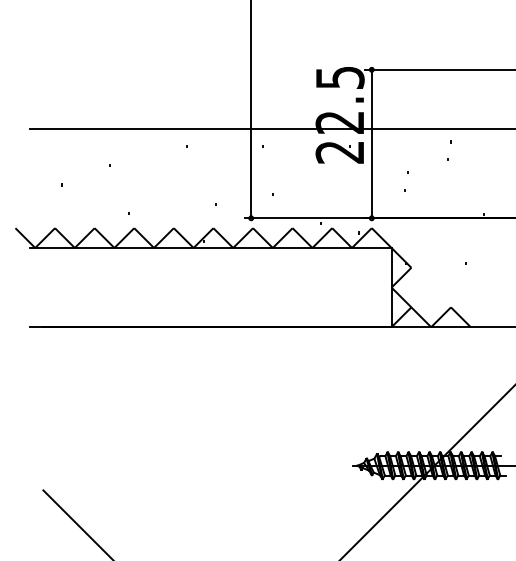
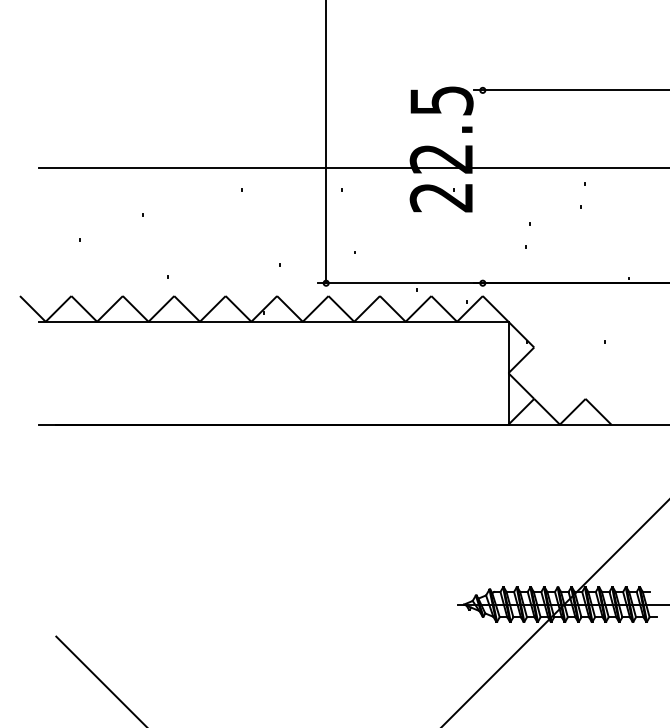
line: (371, 143) -> (482, 186), removed

